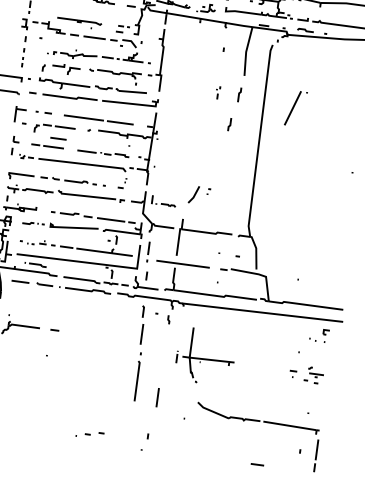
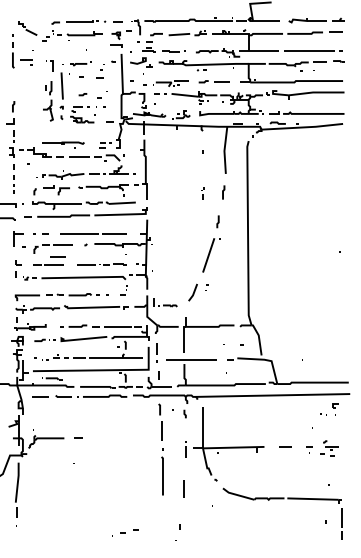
part: (295, 108) -> (211, 255), moved
part: (205, 356) -> (224, 444), size x1.43
line: (257, 464) -> (285, 446), moved

